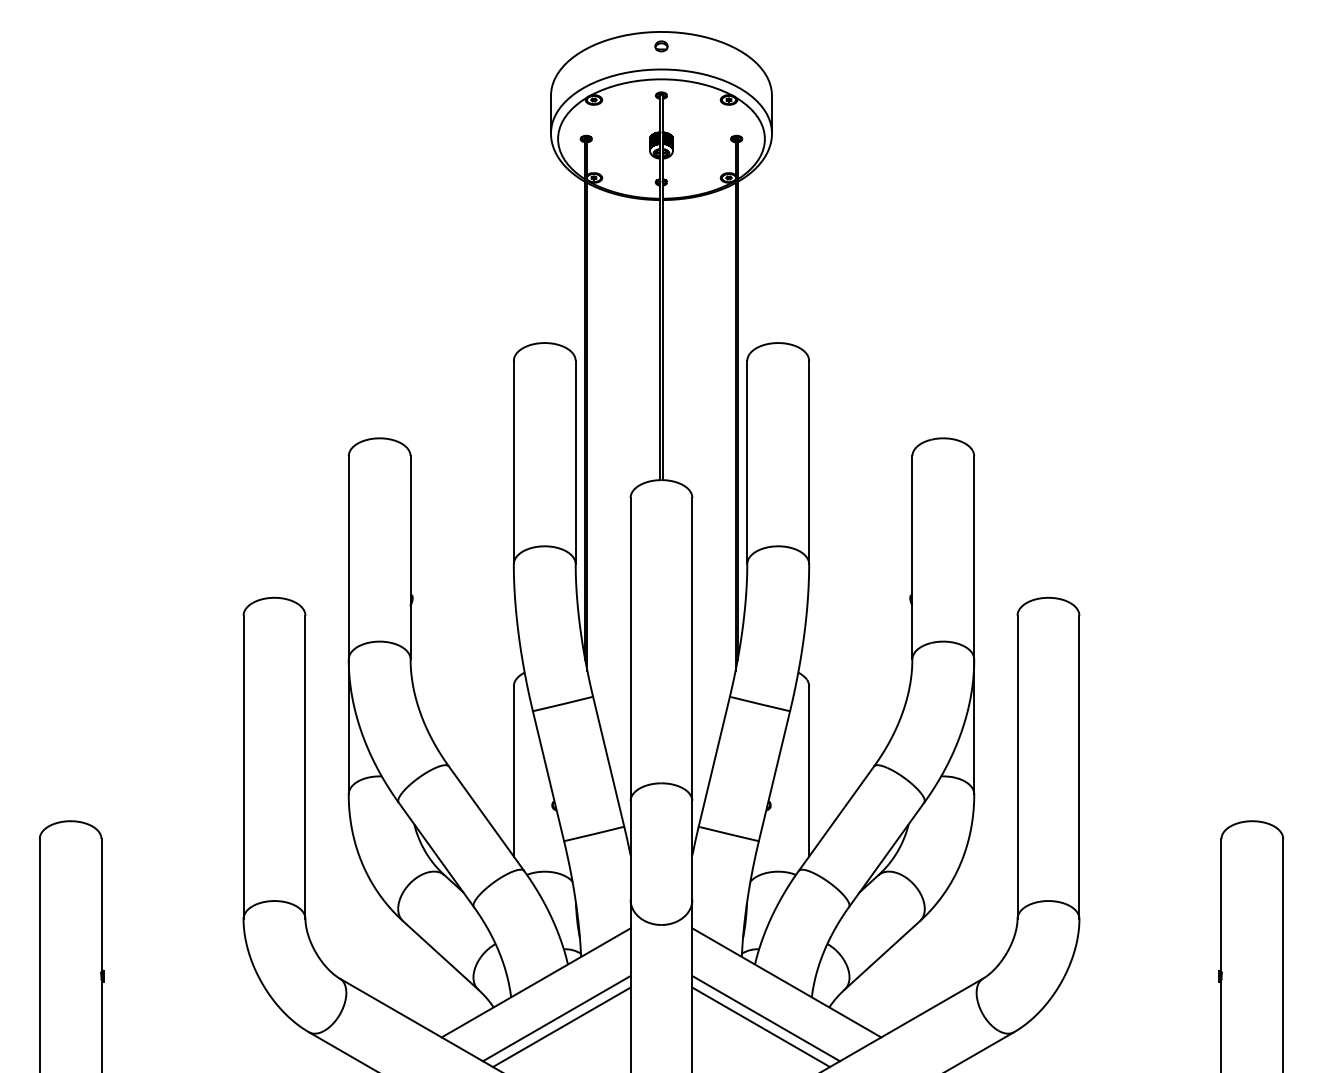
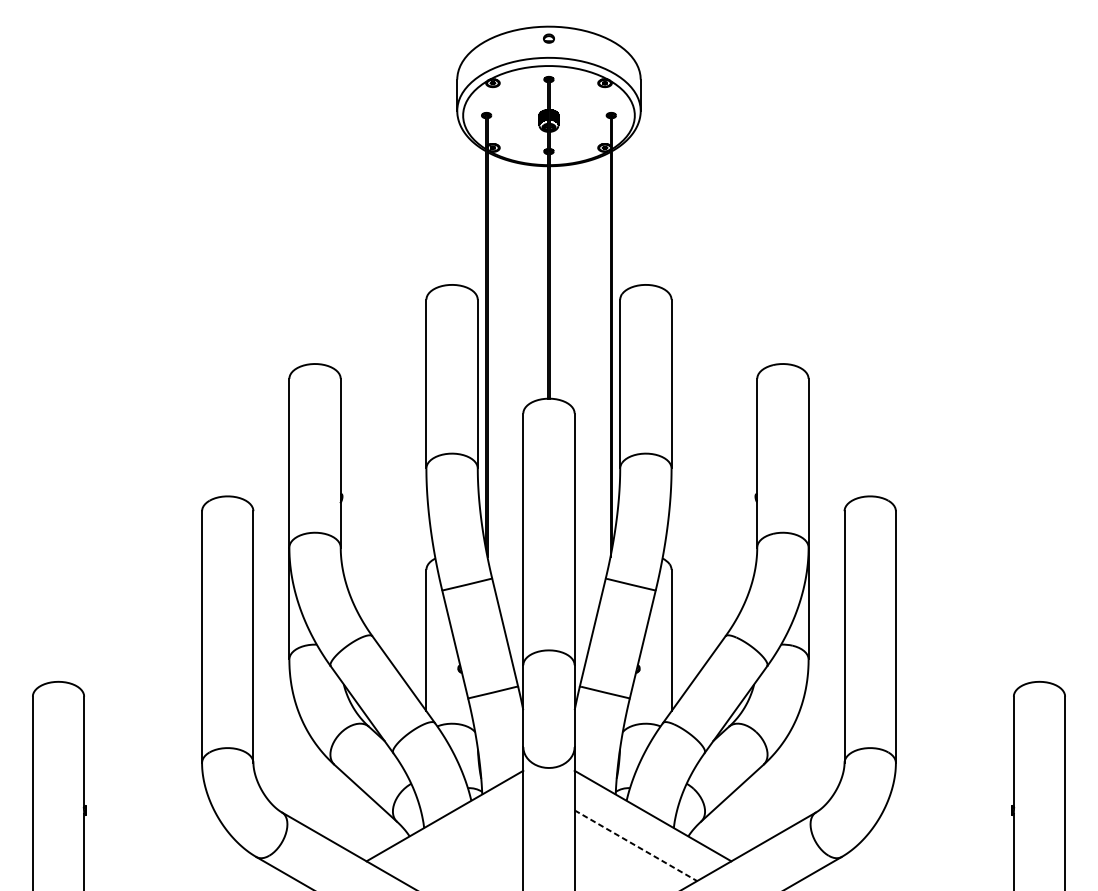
line: (556, 1018) -> (461, 845), removed
line: (766, 1018) -> (636, 845), solid -> dashed
line: (561, 1027) -> (465, 853), removed
line: (760, 1027) -> (631, 853), removed

